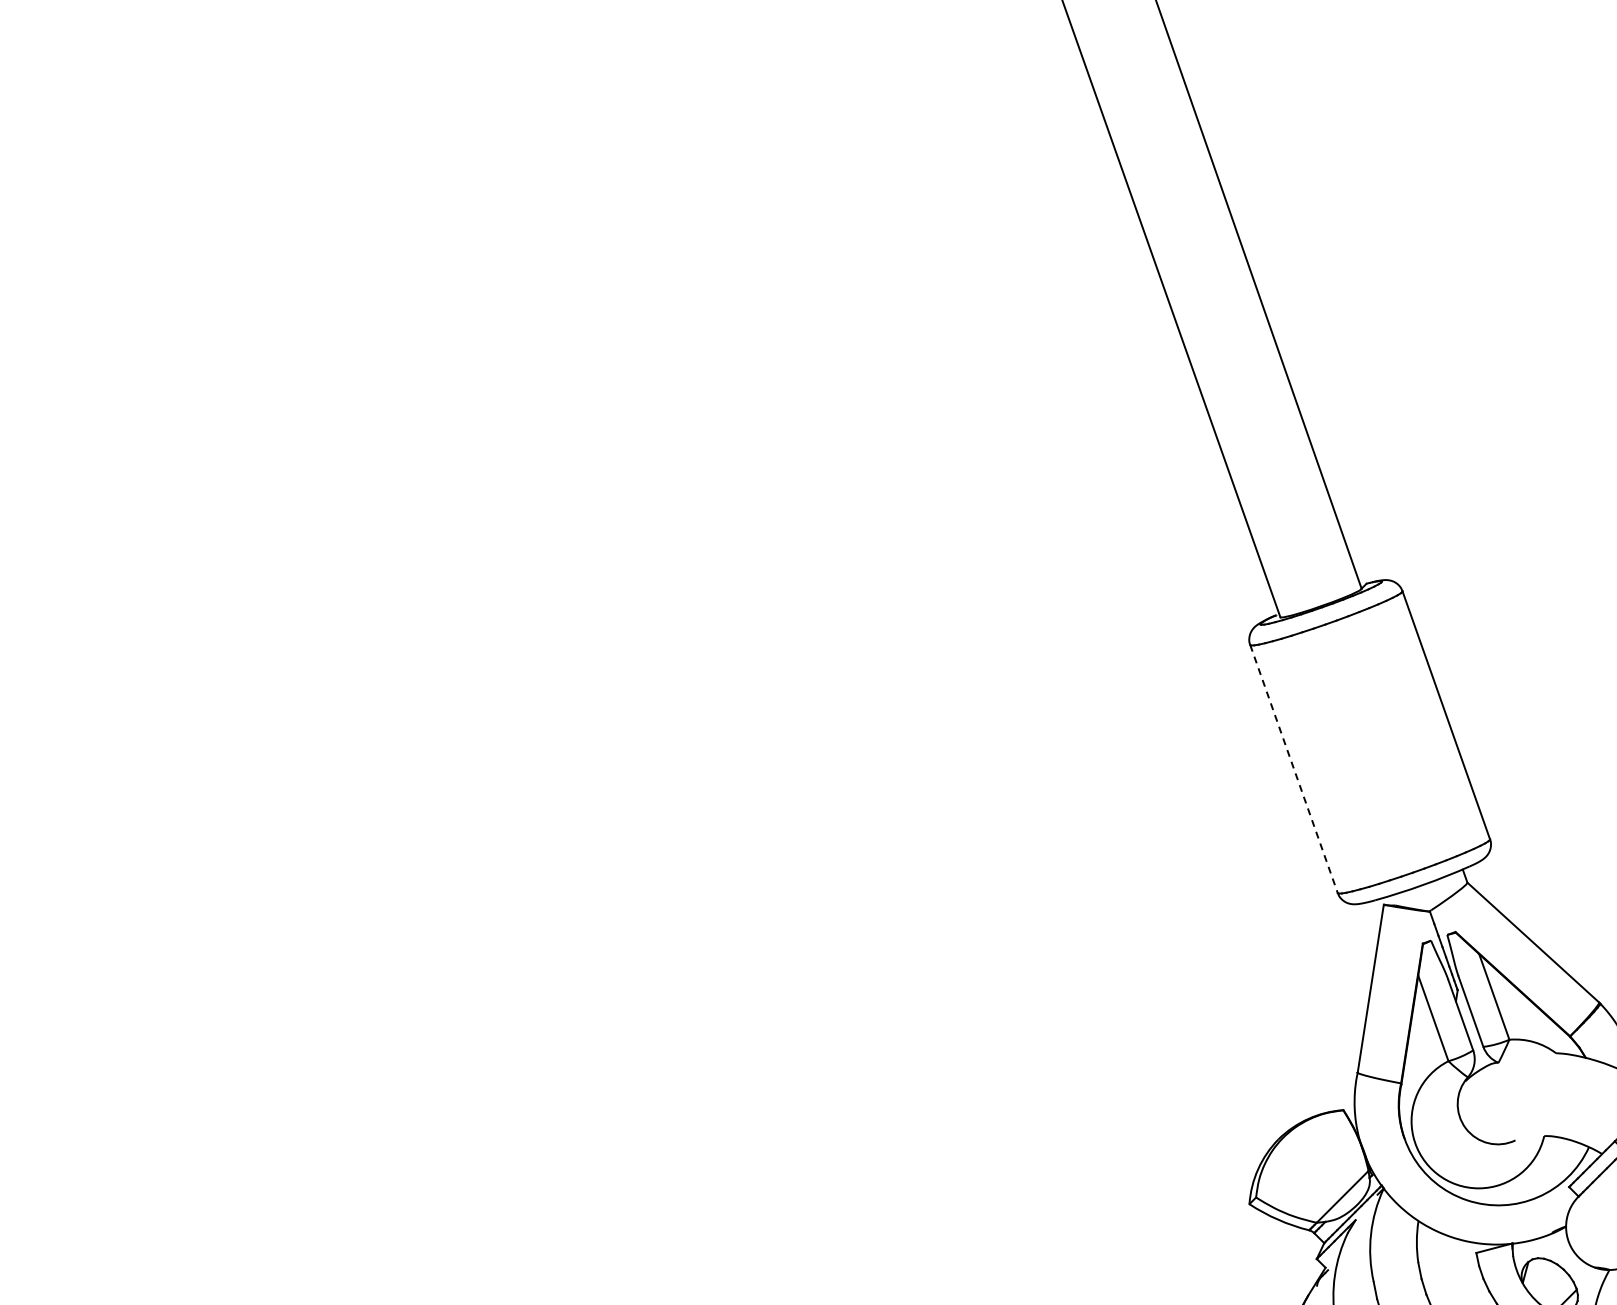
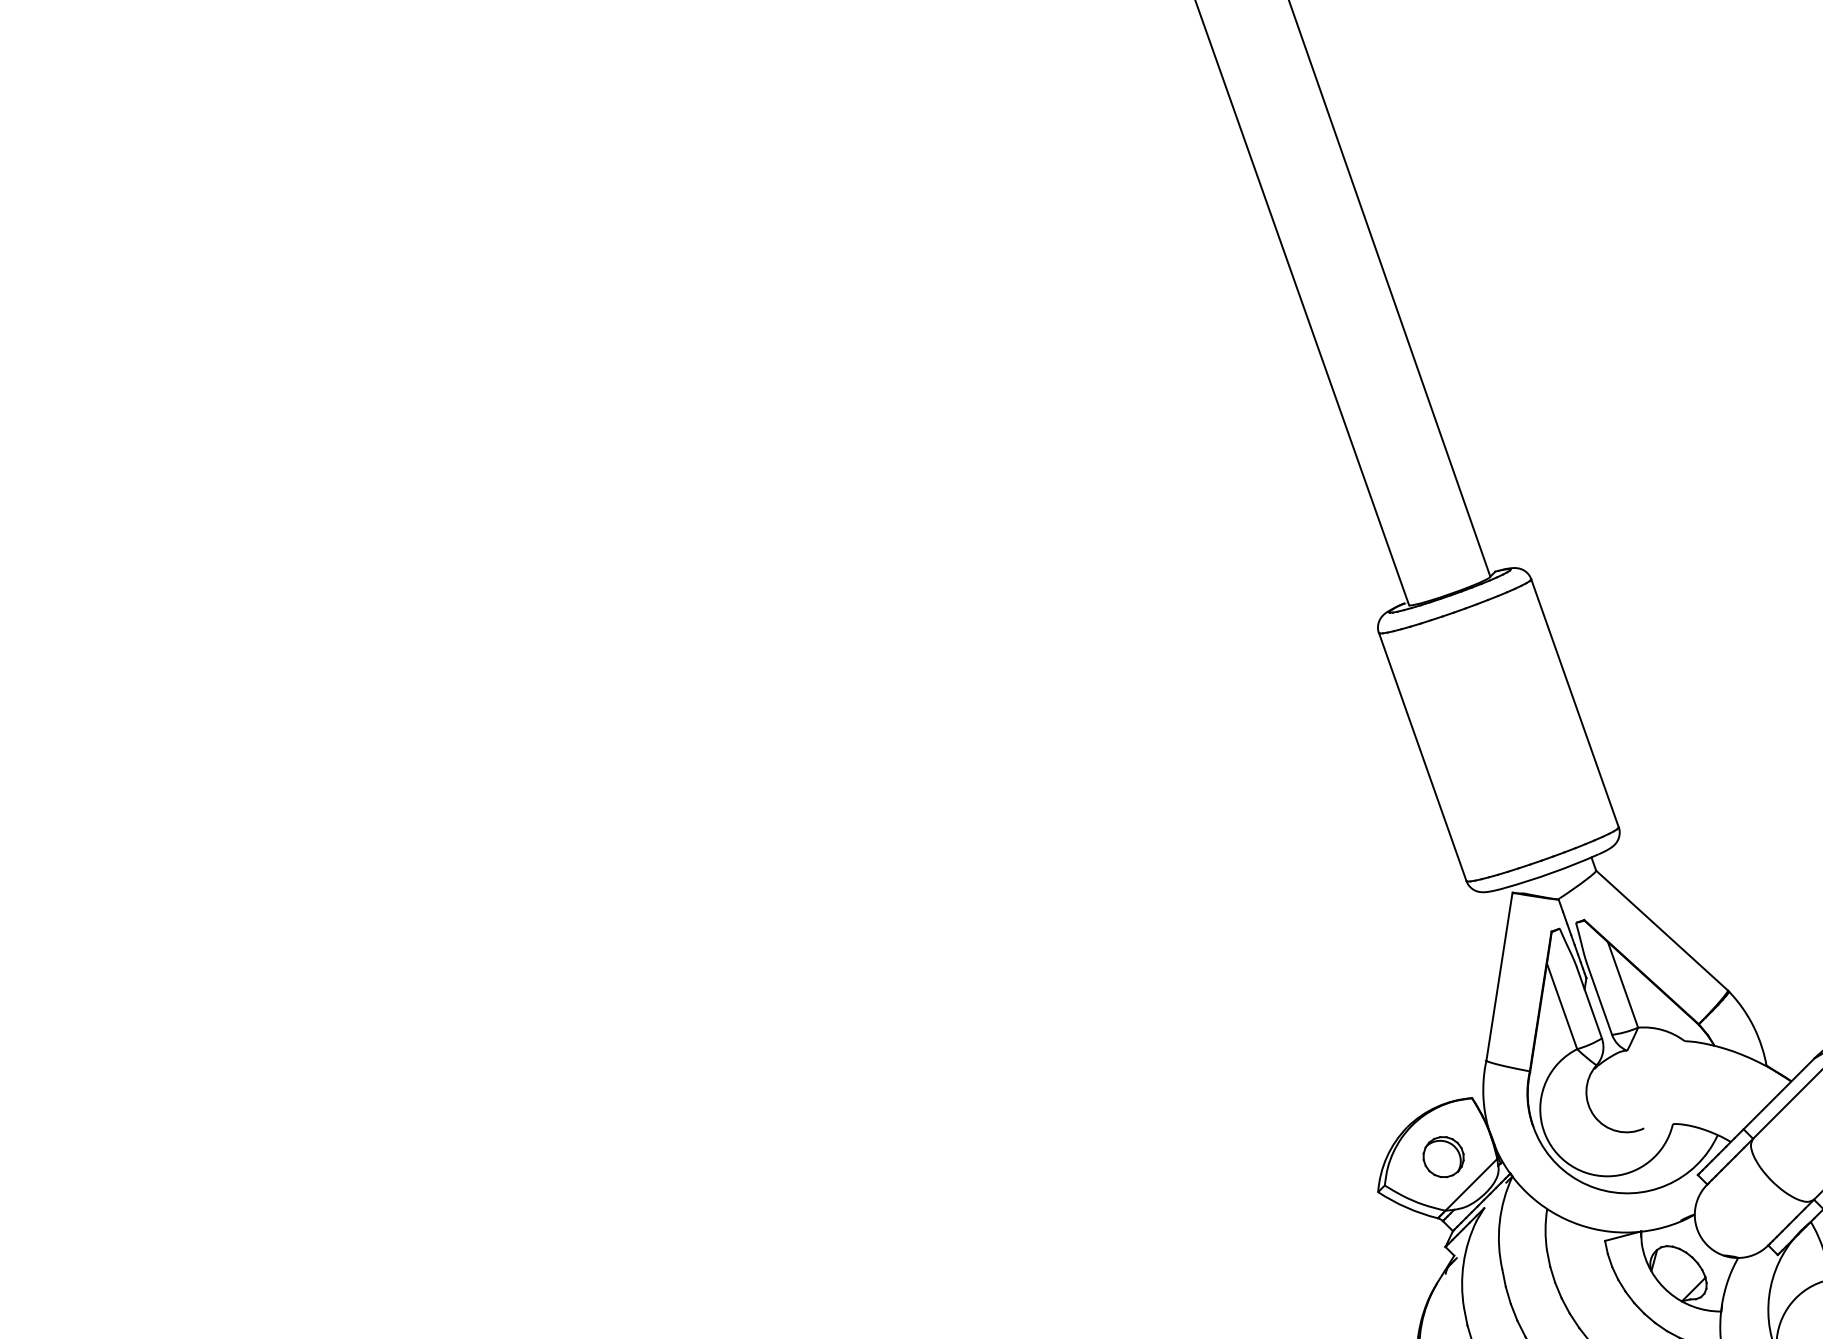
line: (1293, 769) -> (1422, 757), dashed -> solid
part: (1314, 1169) -> (1443, 1157), added

